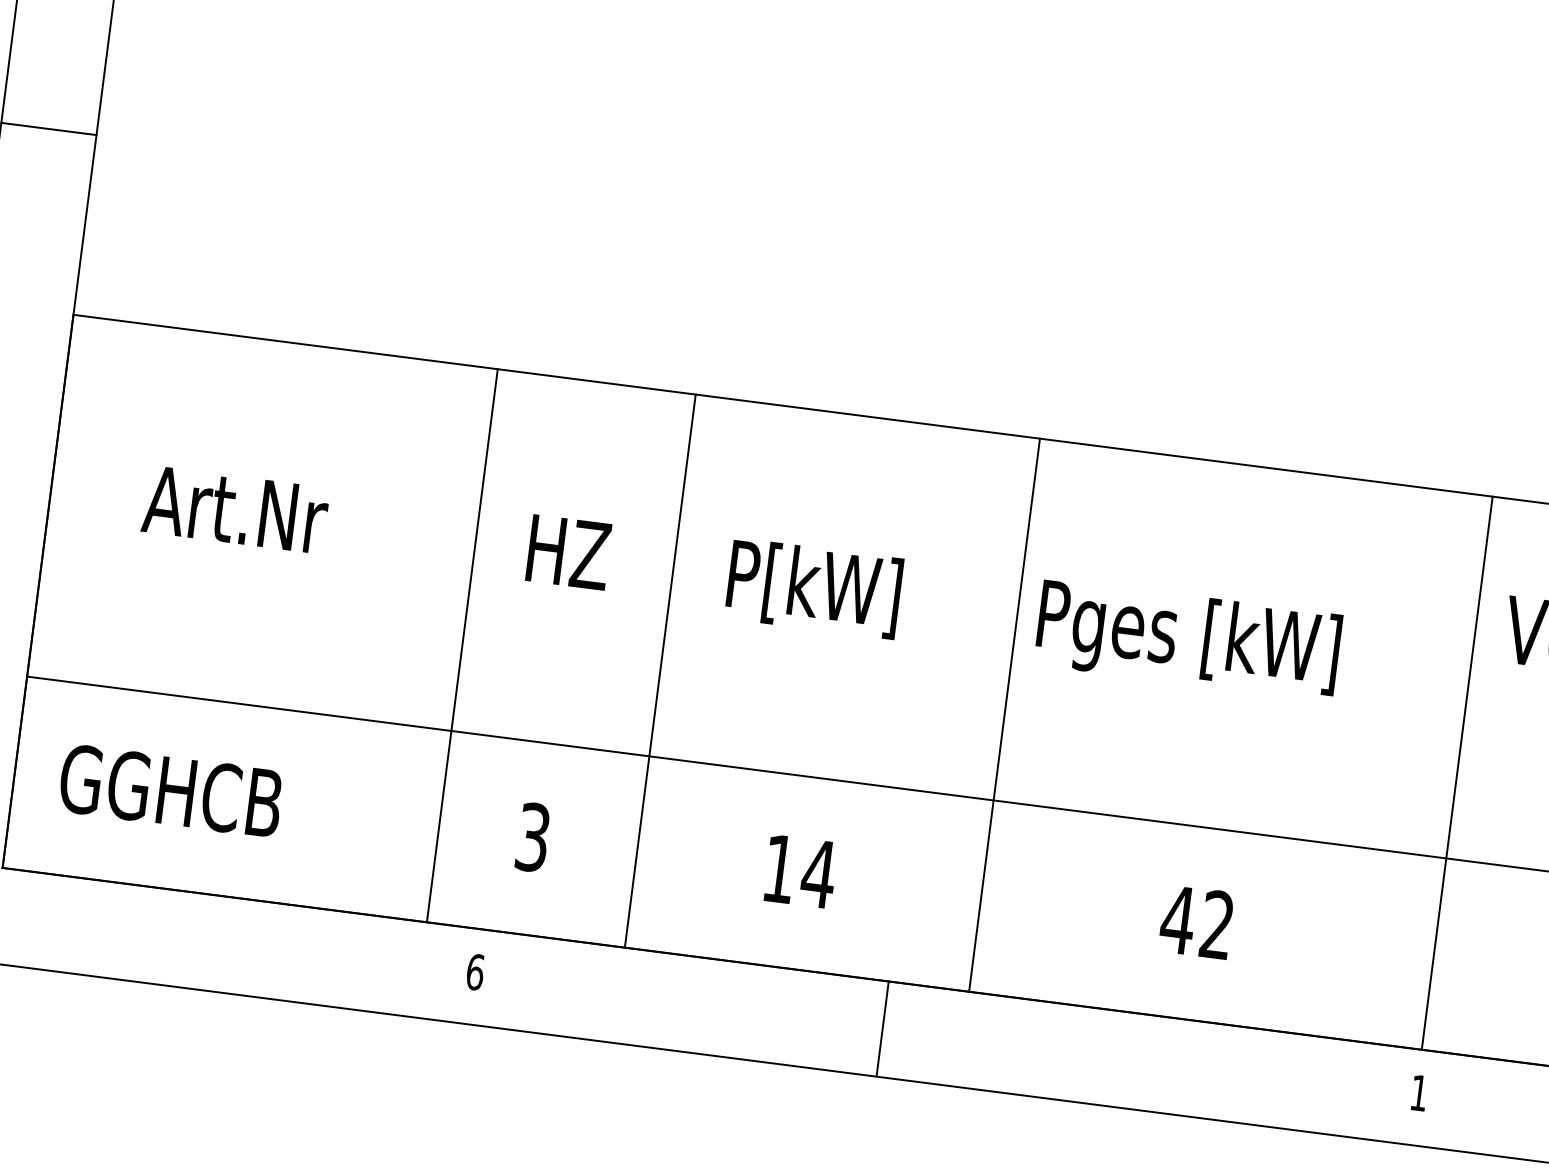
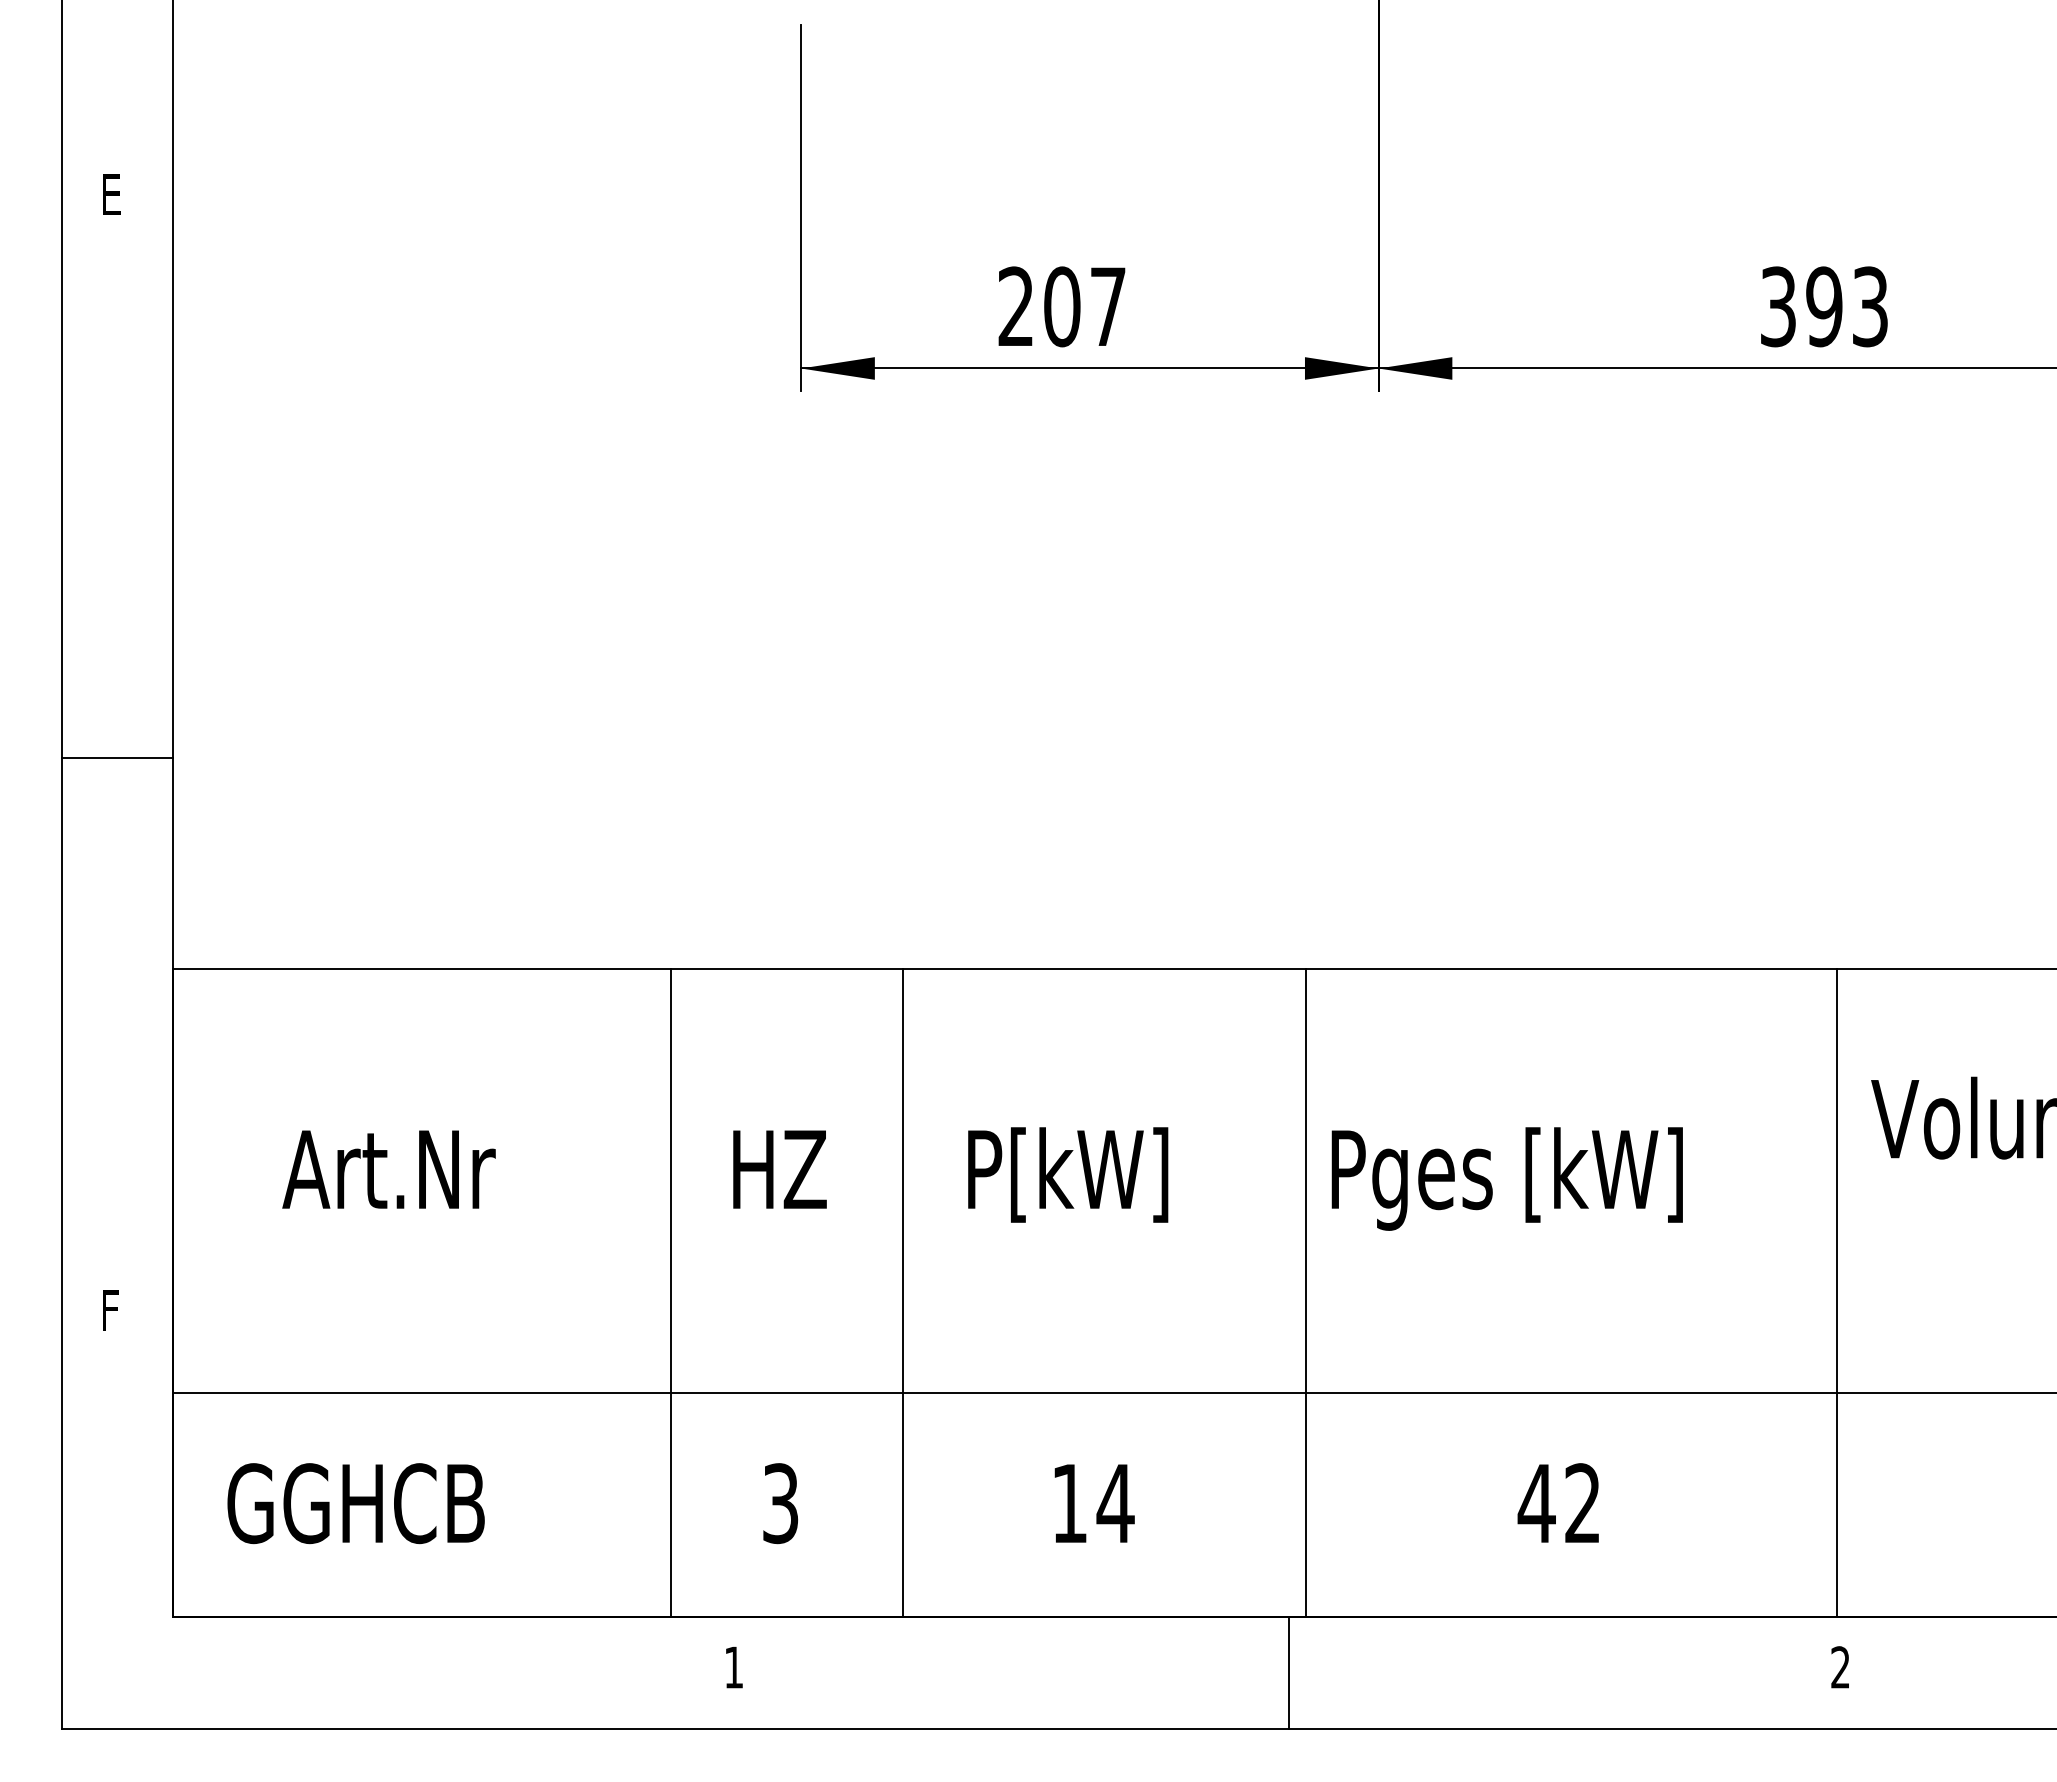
text: (474, 972) -> (733, 1667), 6 -> 1
line: (882, 1028) -> (1289, 1672), moved
text: (1419, 1093) -> (1840, 1667), 1 -> 2

